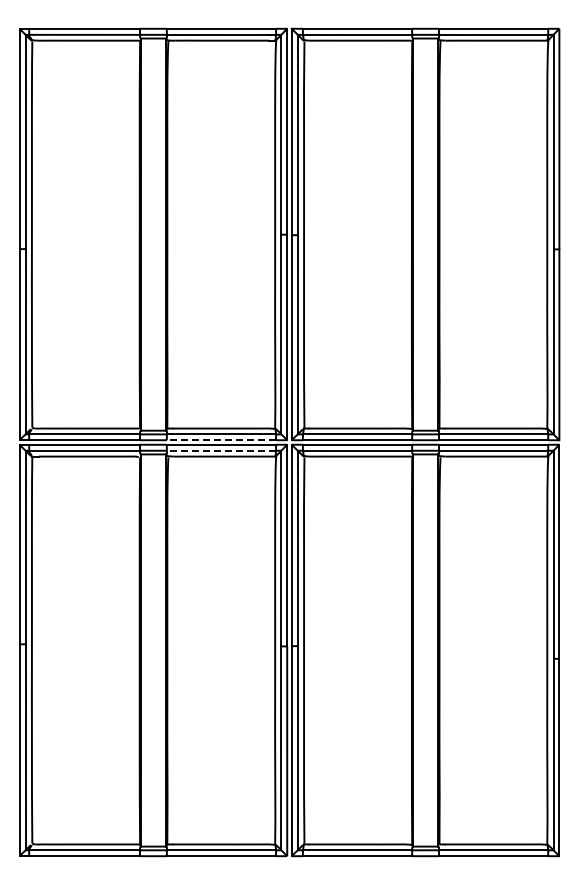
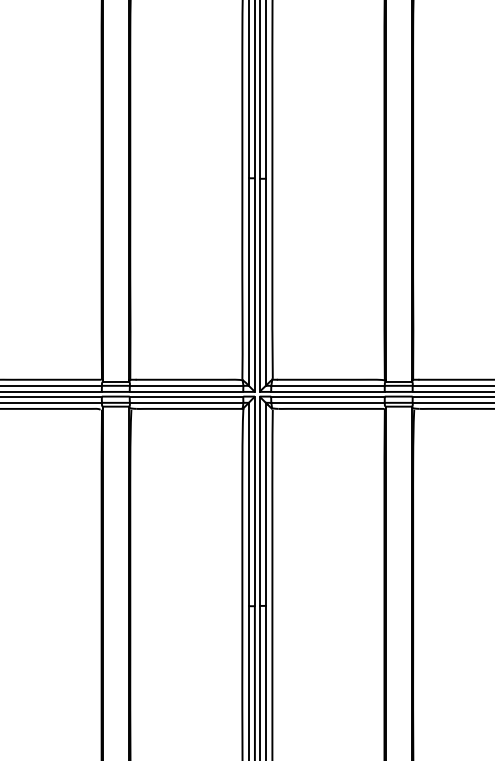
line: (221, 440) -> (186, 392), dashed -> solid
line: (221, 450) -> (186, 402), dashed -> solid

